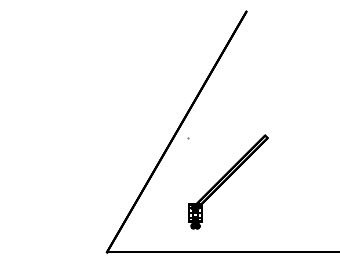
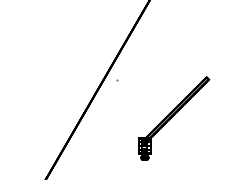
part: (228, 181) -> (174, 118), moved

